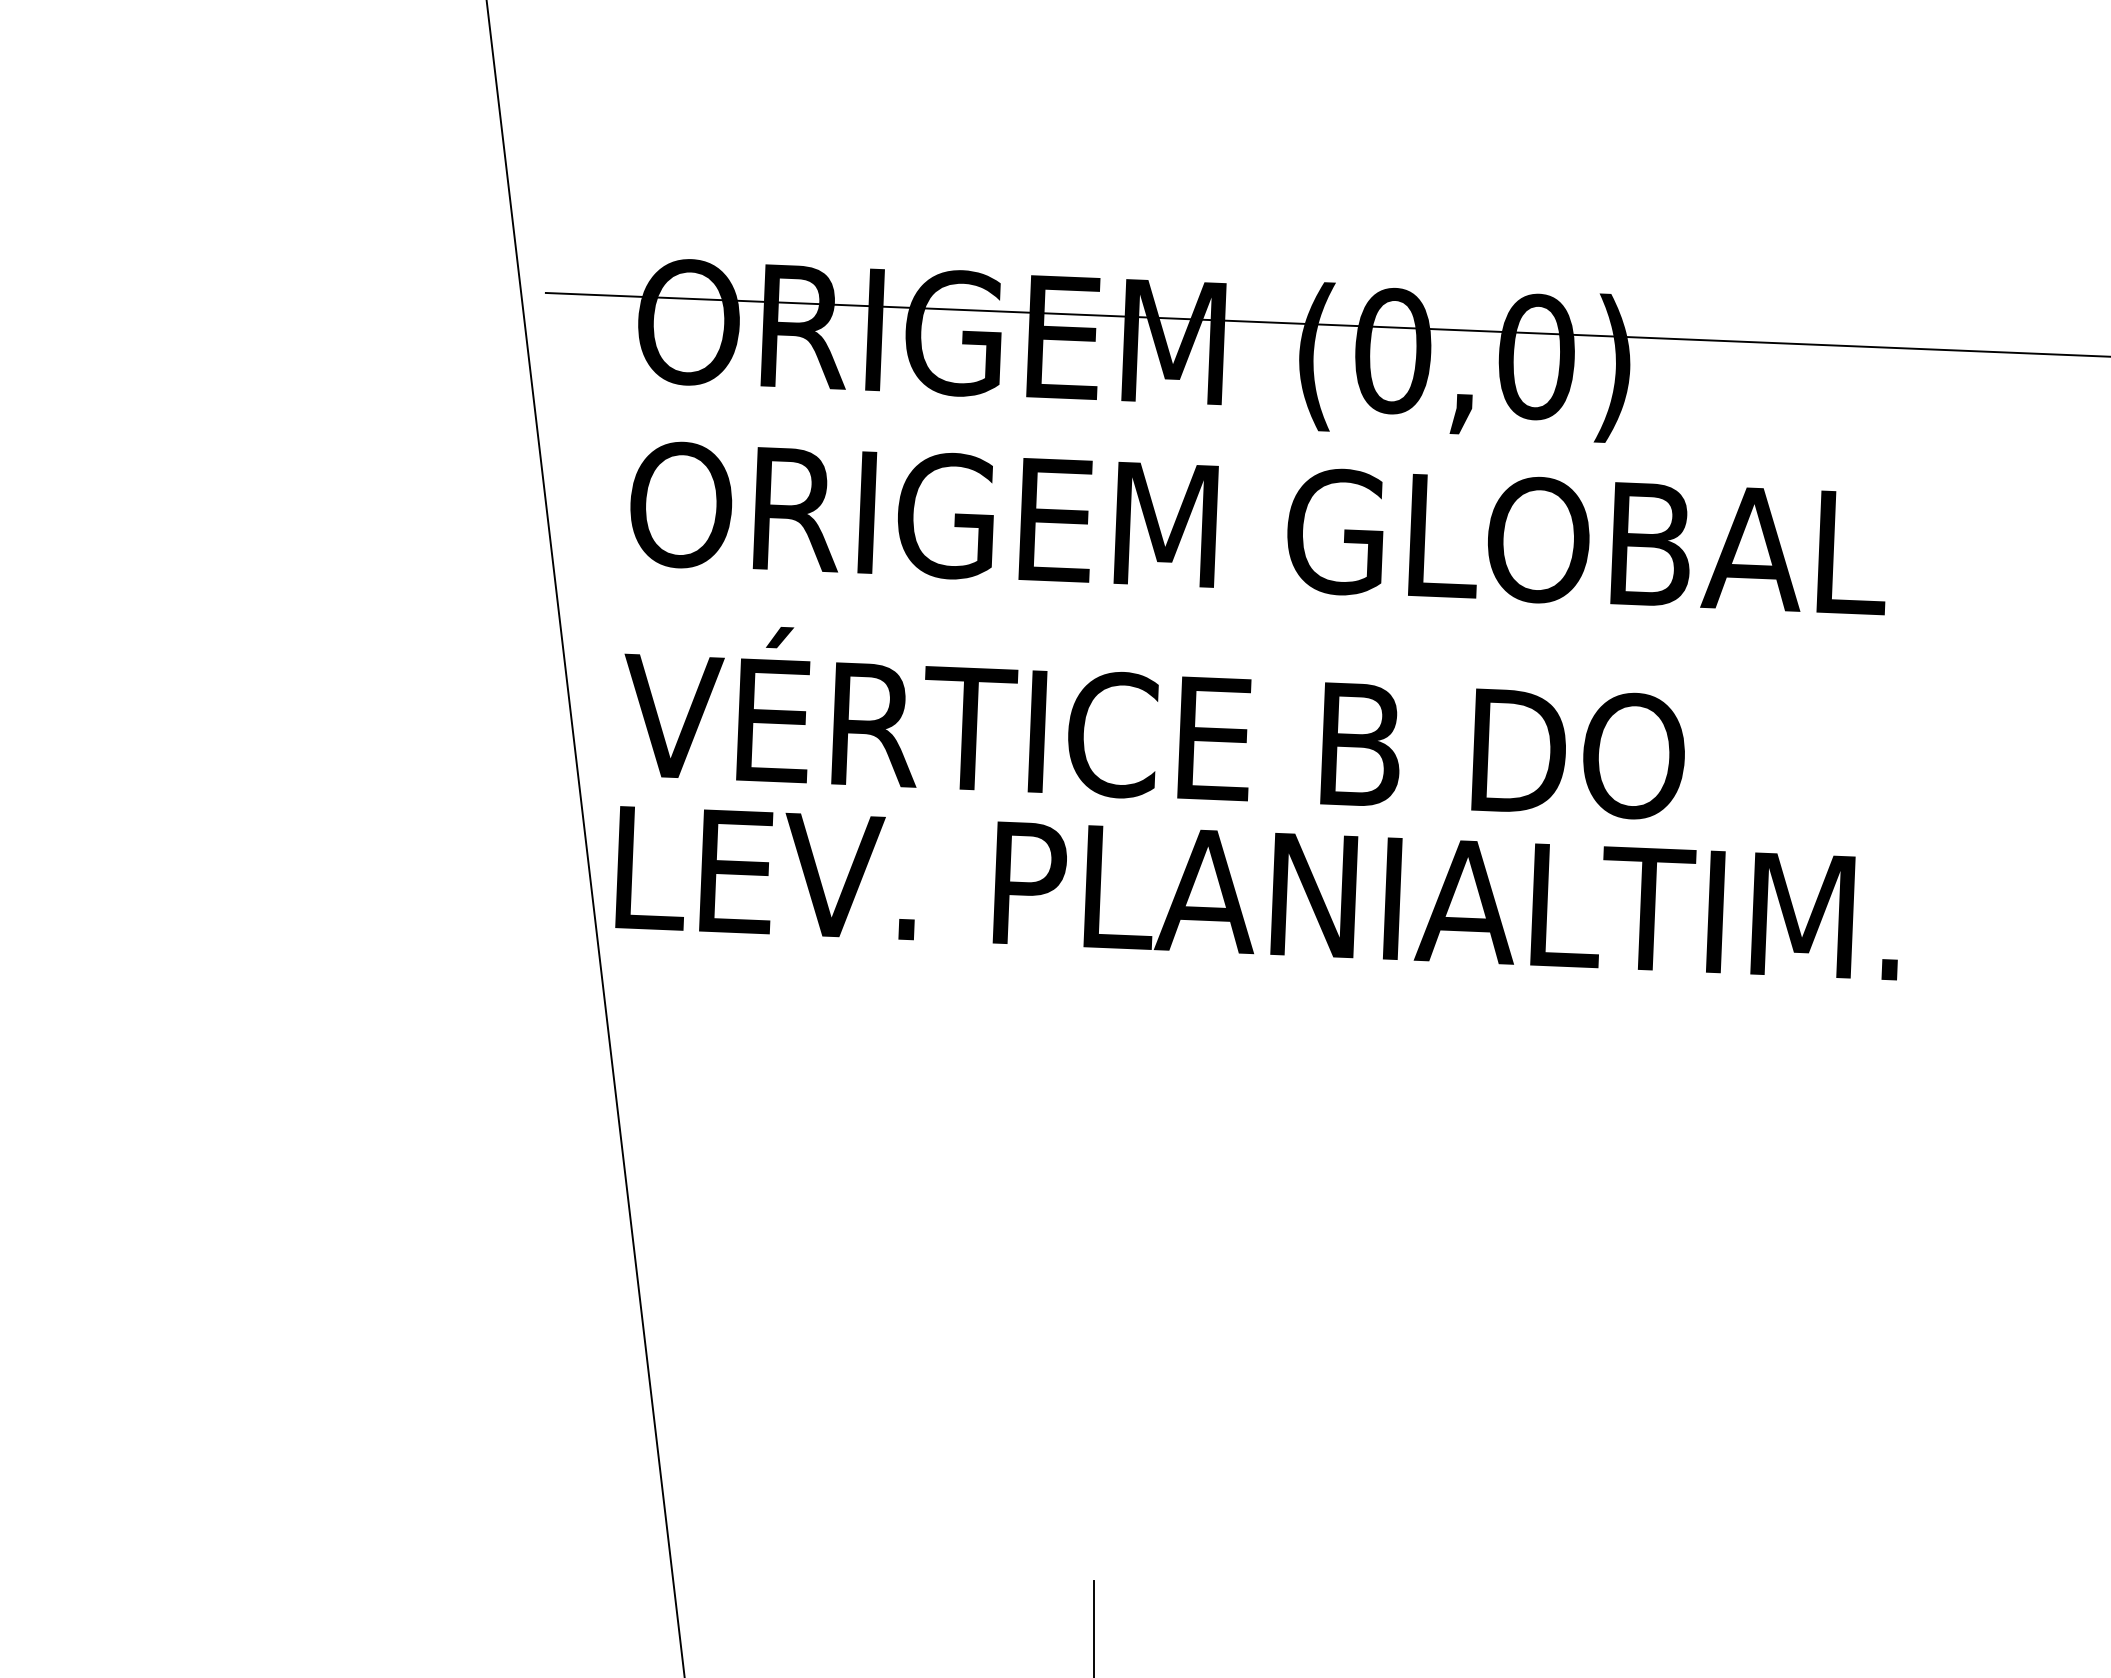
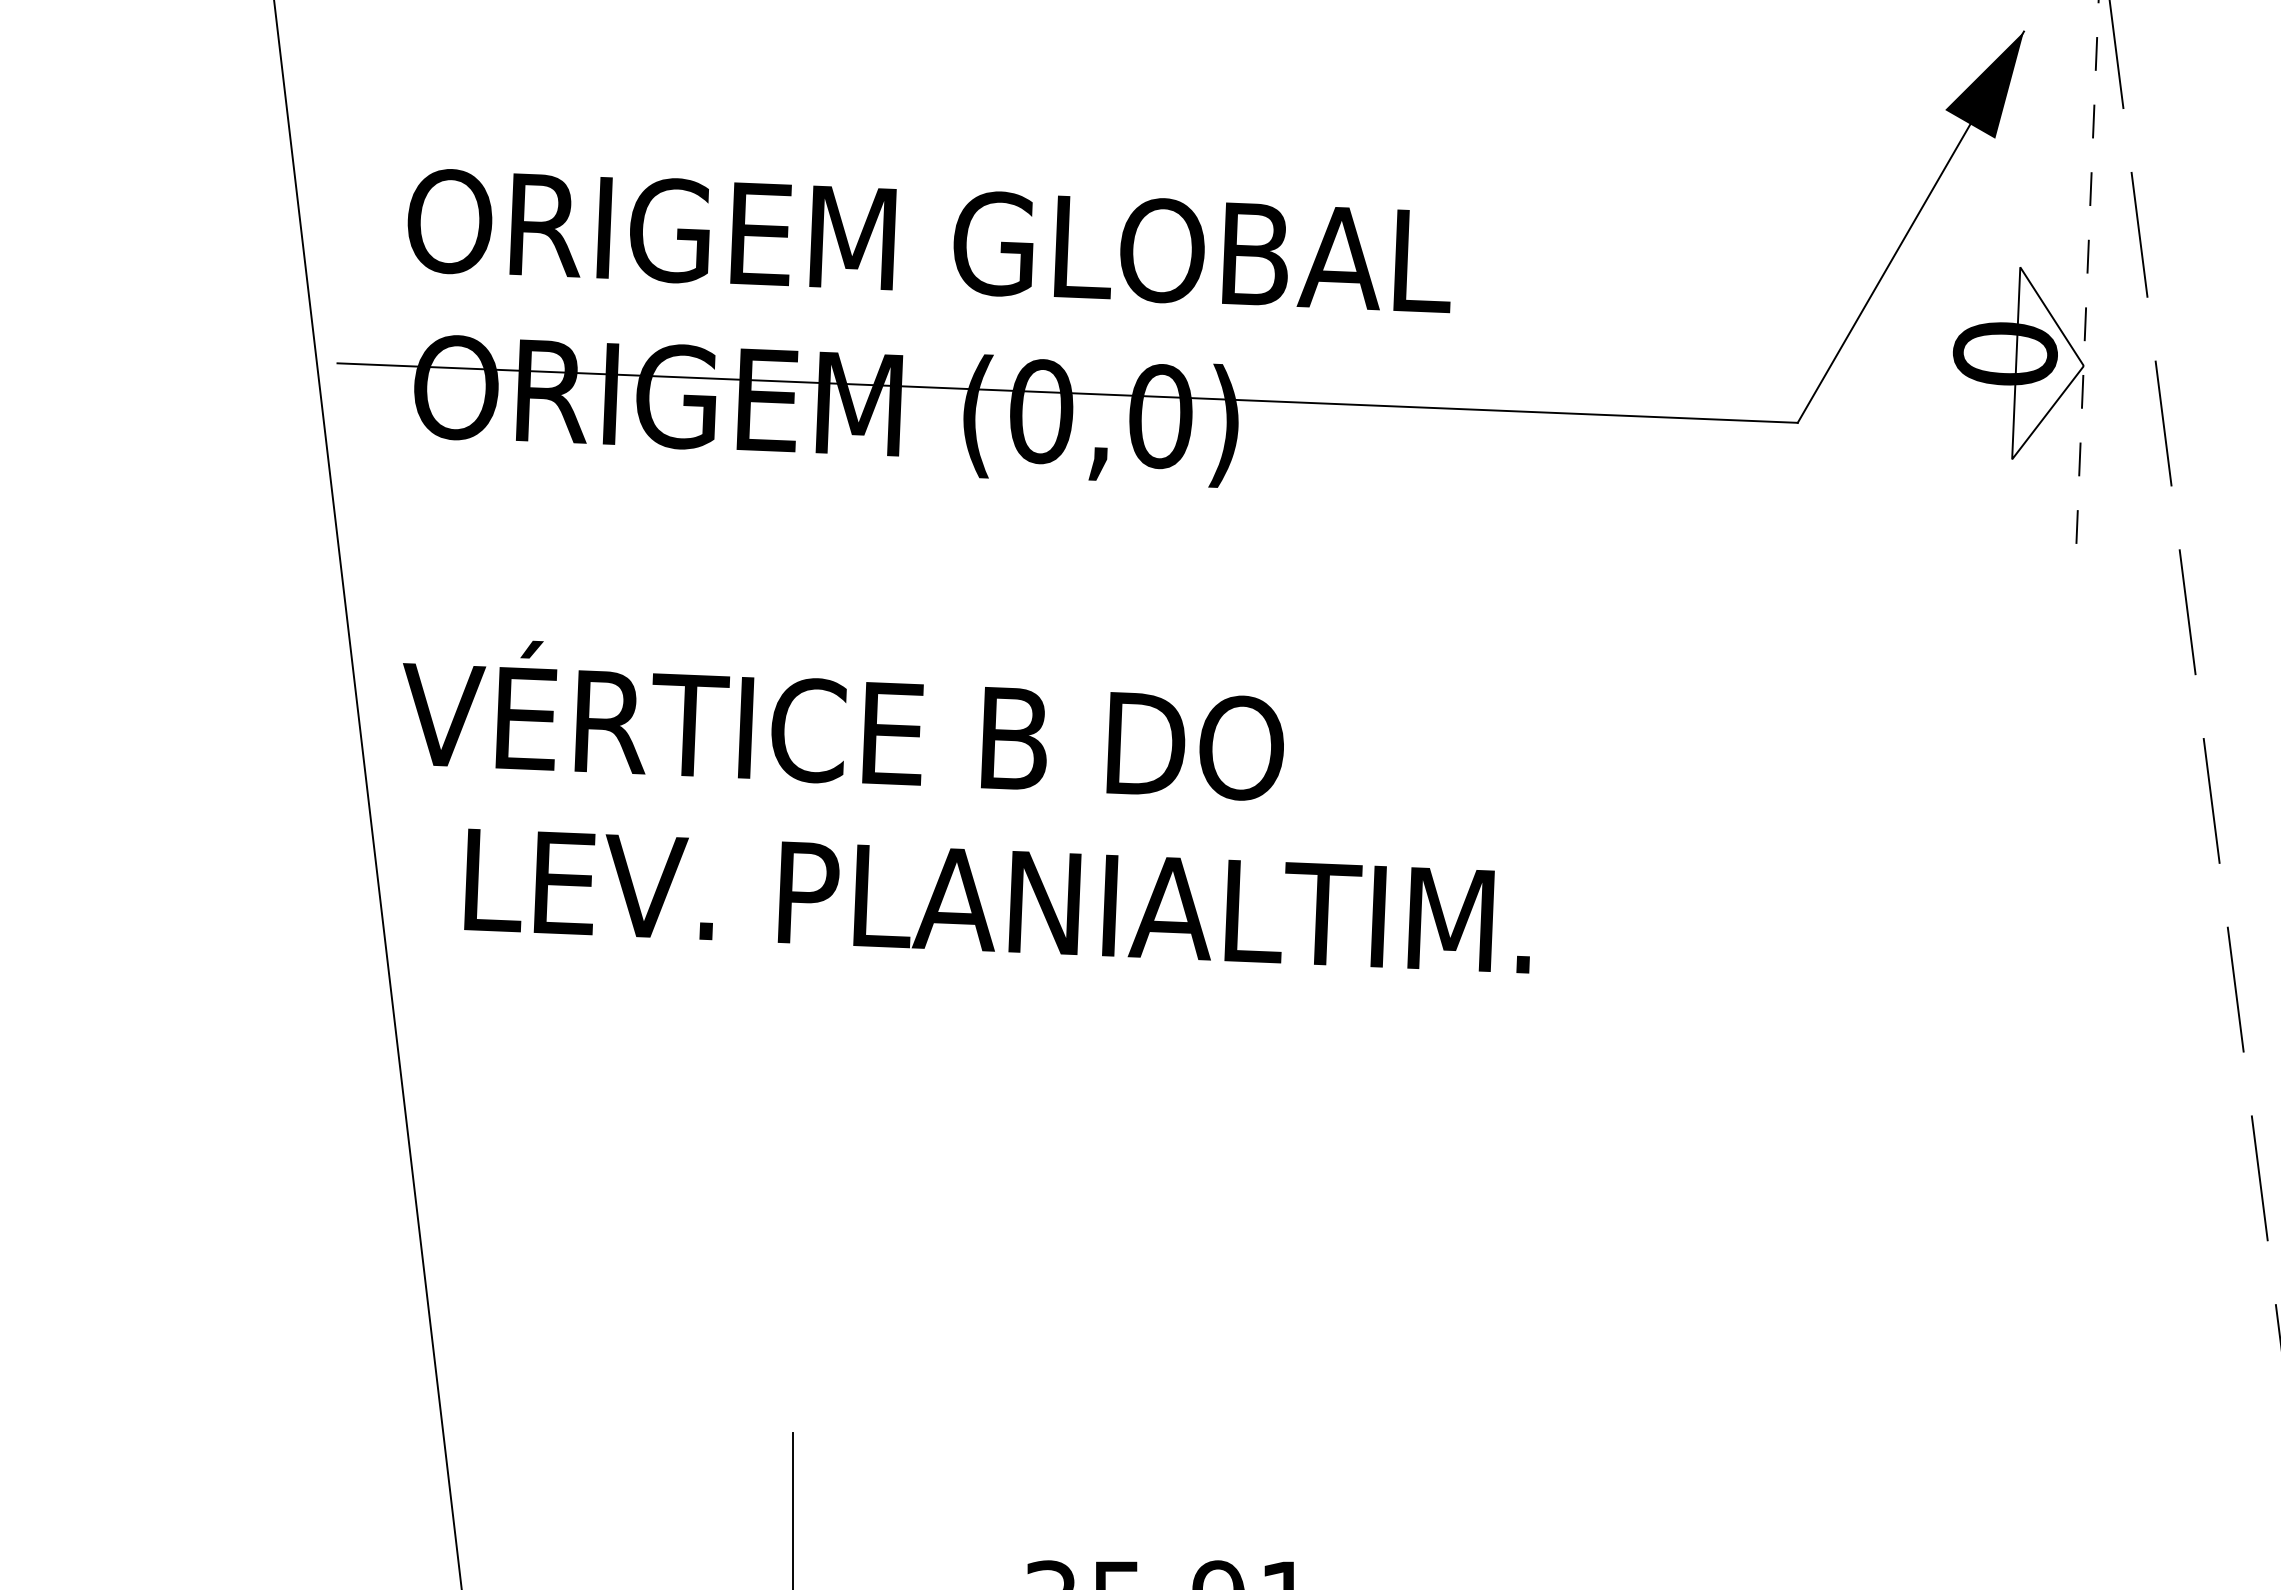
text: (1257, 529) -> (928, 241), moved
text: (1255, 892) -> (996, 900), moved

